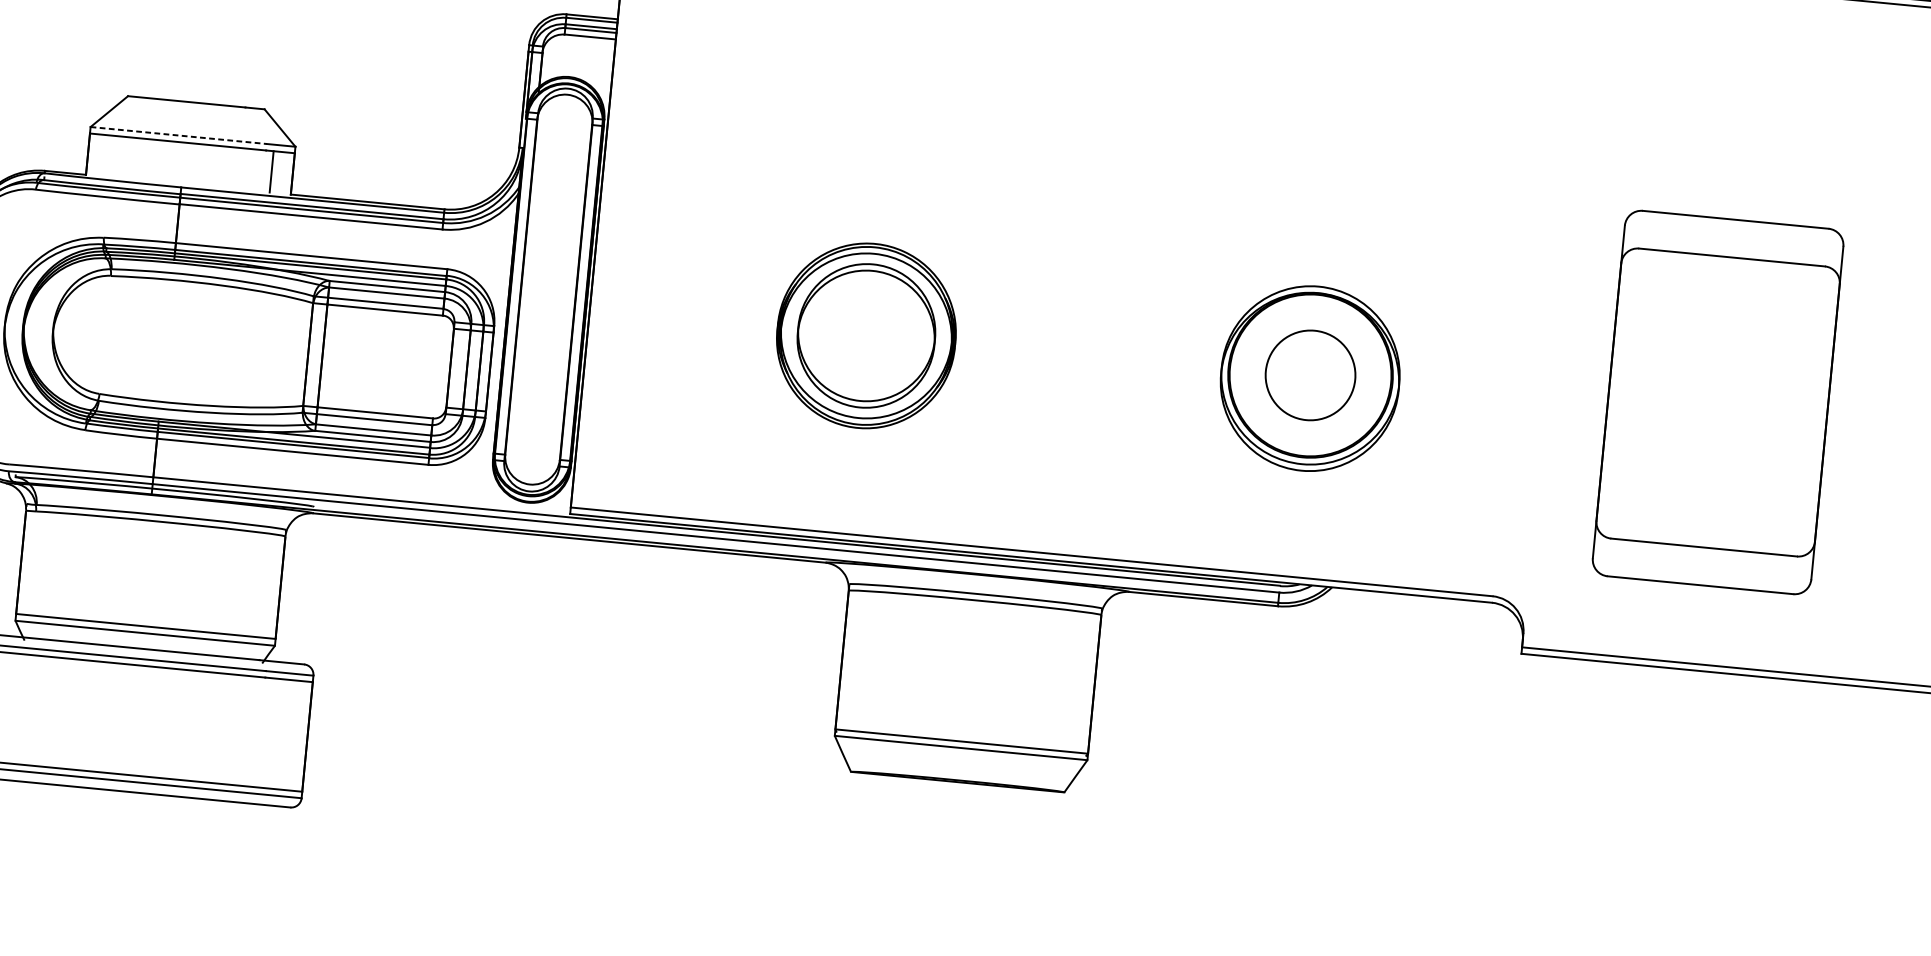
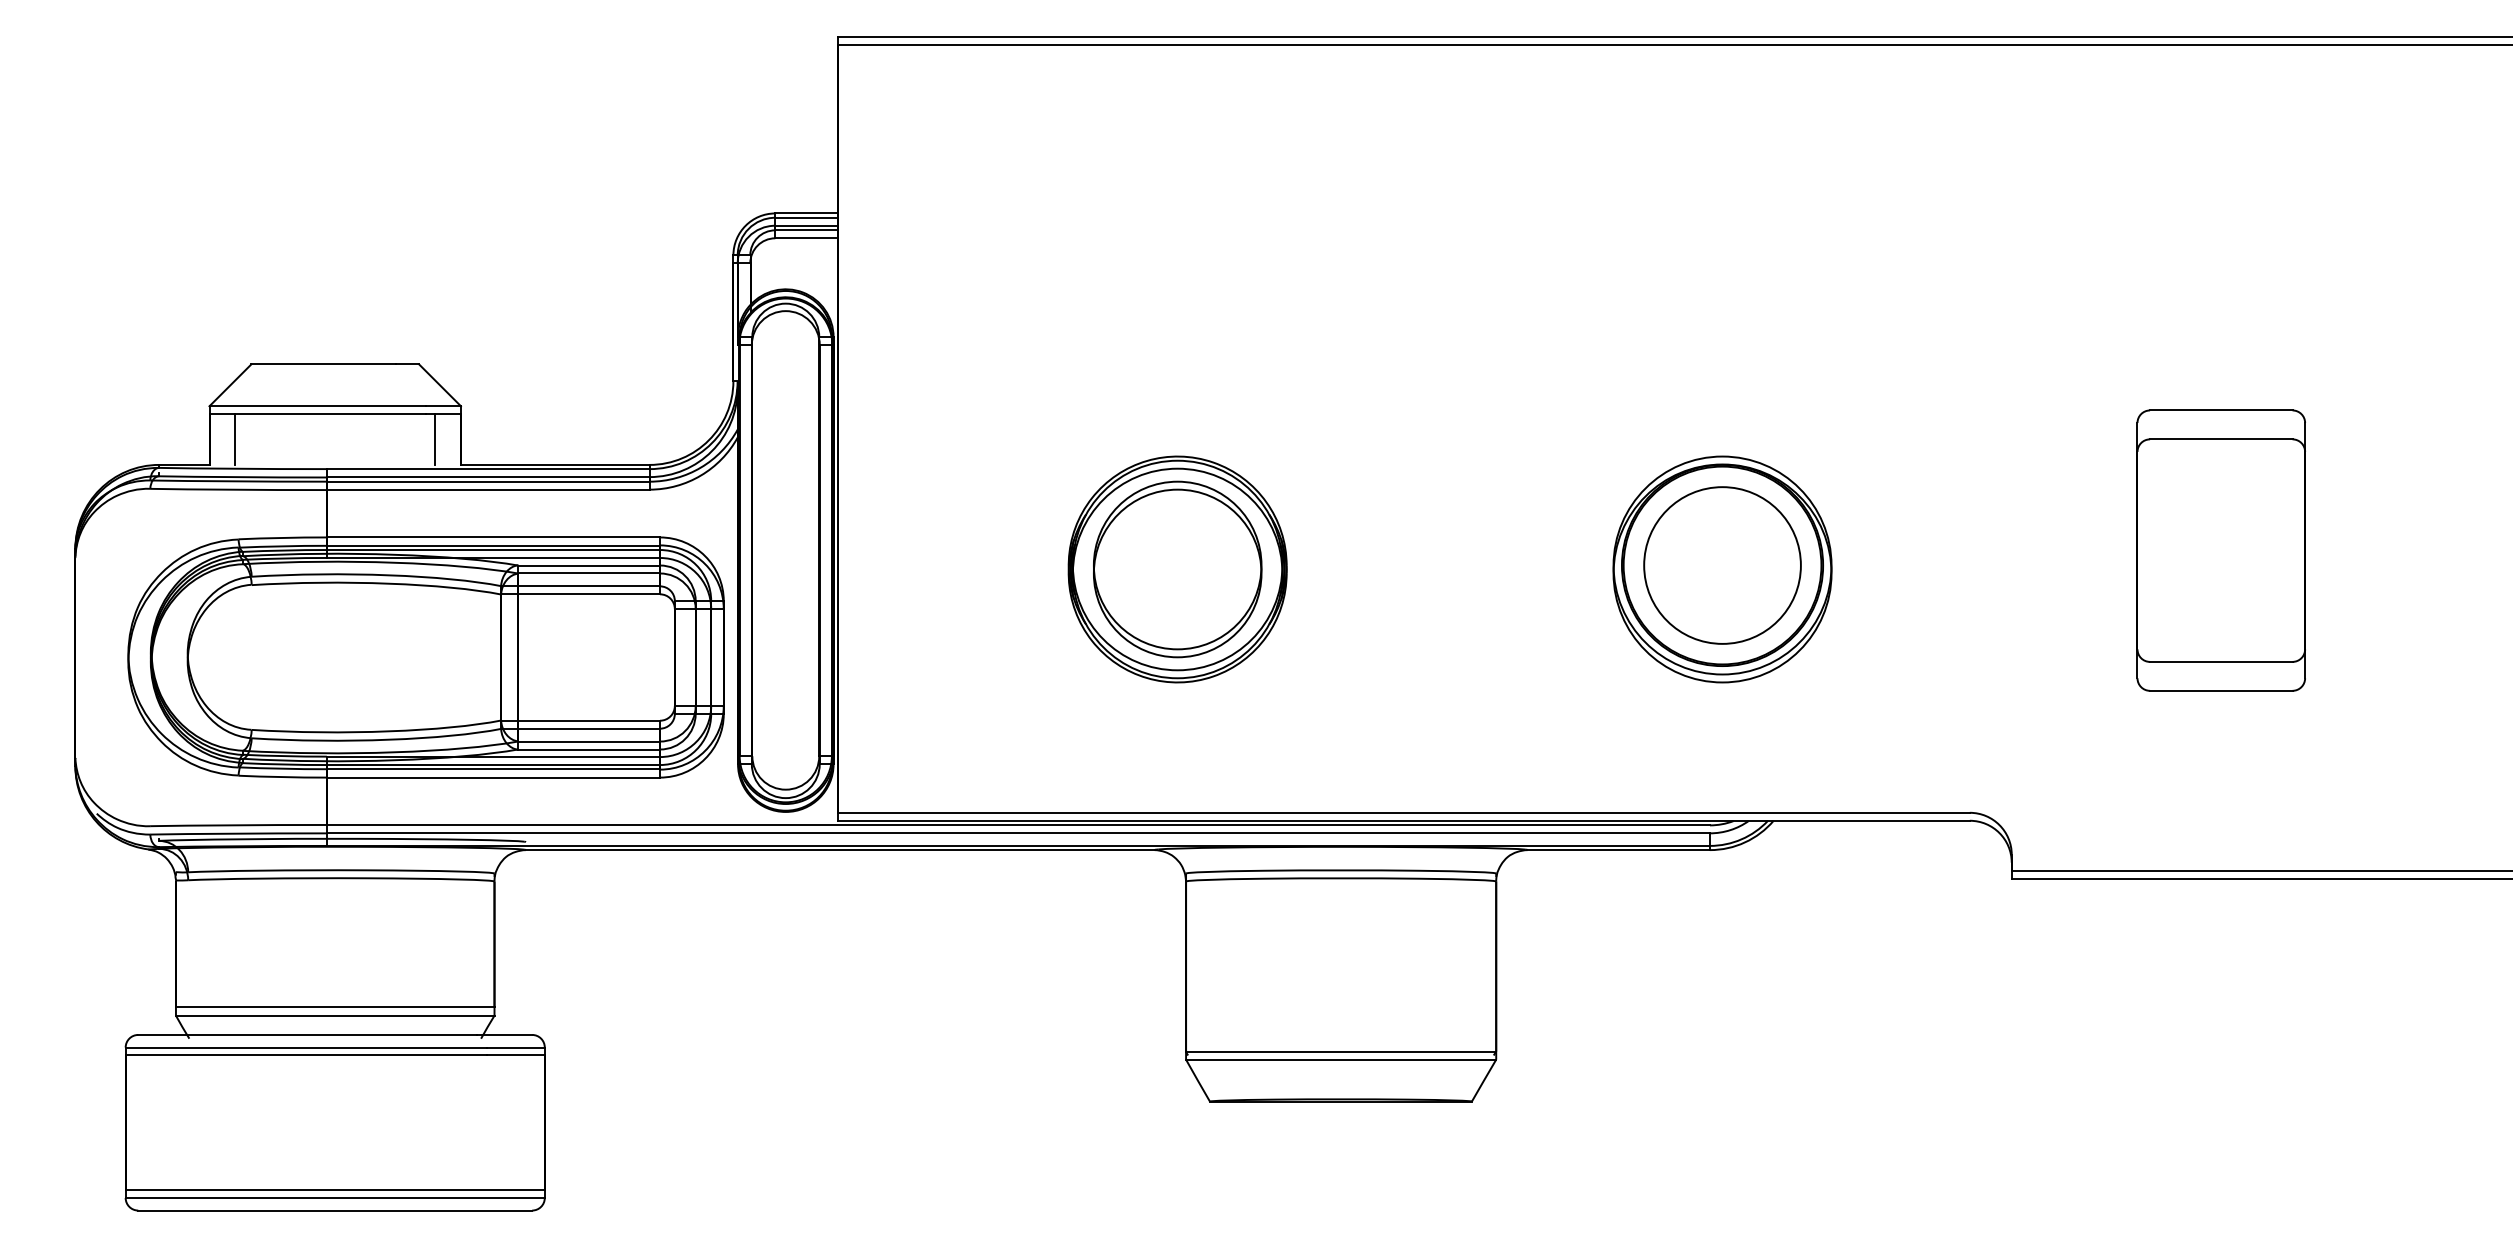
line: (179, 135) -> (318, 406), dashed -> solid
line: (109, 156) -> (235, 439), added
circle: (1310, 375) -> (1722, 565), size x1.43
part: (1717, 402) -> (2220, 550), size x0.62

